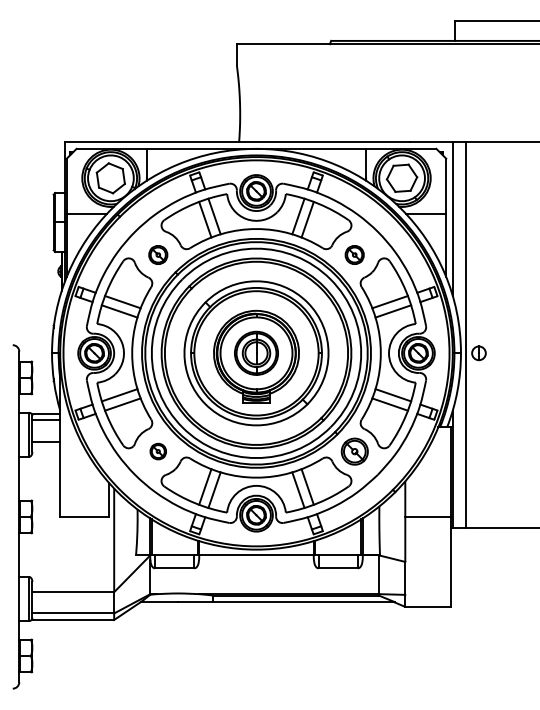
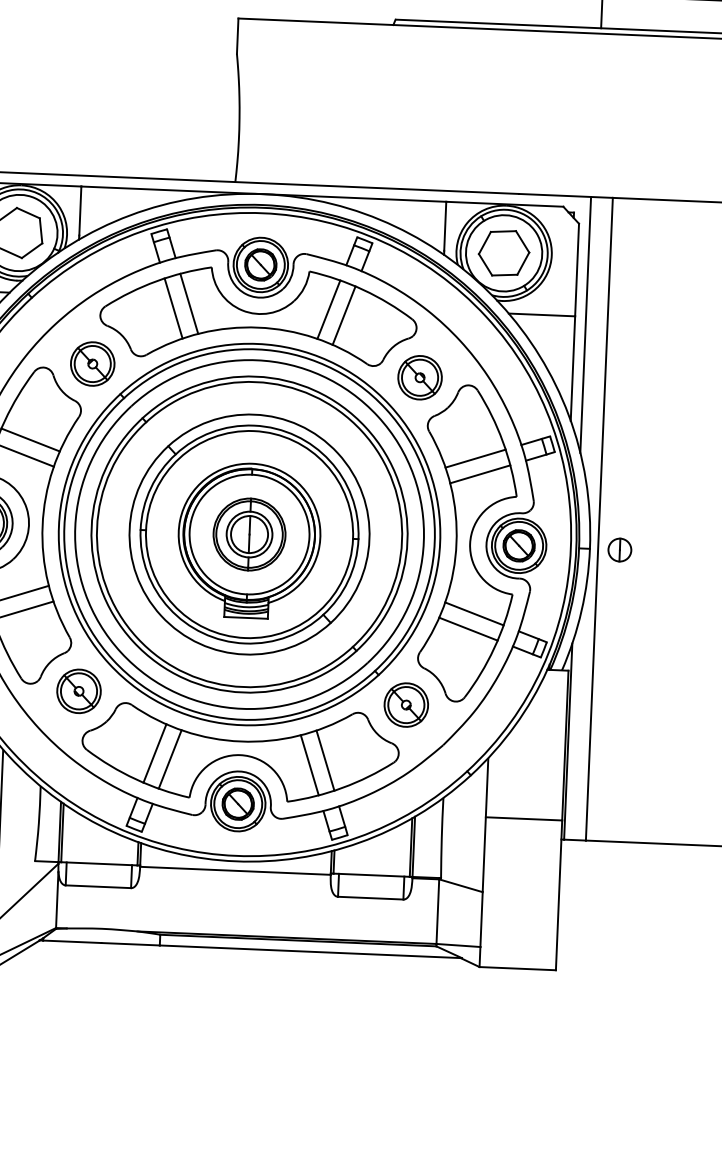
part: (158, 254) -> (93, 363), size x1.43
part: (354, 254) -> (419, 376), size x1.43
part: (158, 451) -> (79, 691), size x1.67

